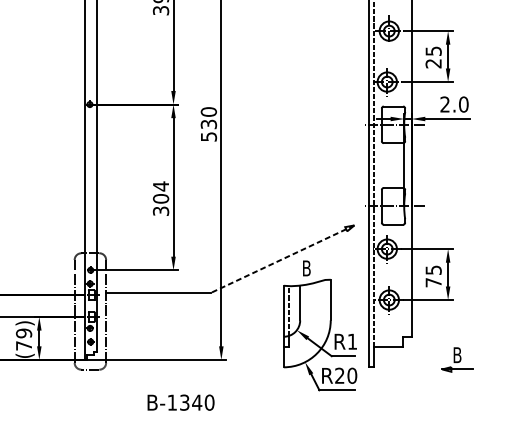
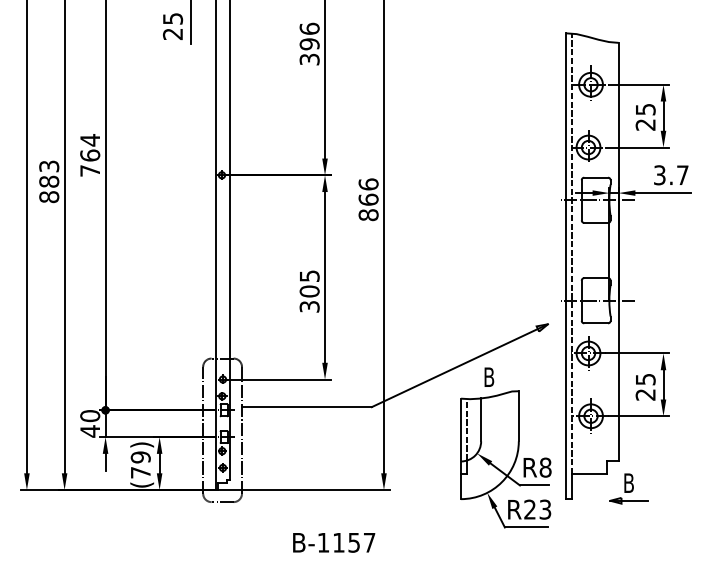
text: (454, 104) -> (671, 175), 2.0 -> 3.7
text: (208, 124) -> (368, 199), 530 -> 866
text: (160, 185) -> (309, 275), 304 -> 305
line: (282, 258) -> (459, 365), dashed -> solid
text: (433, 282) -> (645, 394), 75 -> 25
text: (352, 341) -> (545, 467), R1 -> R8
part: (457, 359) -> (628, 488), moved
text: (352, 375) -> (545, 509), R20 -> R23
text: (197, 402) -> (354, 542), B-1340 -> B-1157

